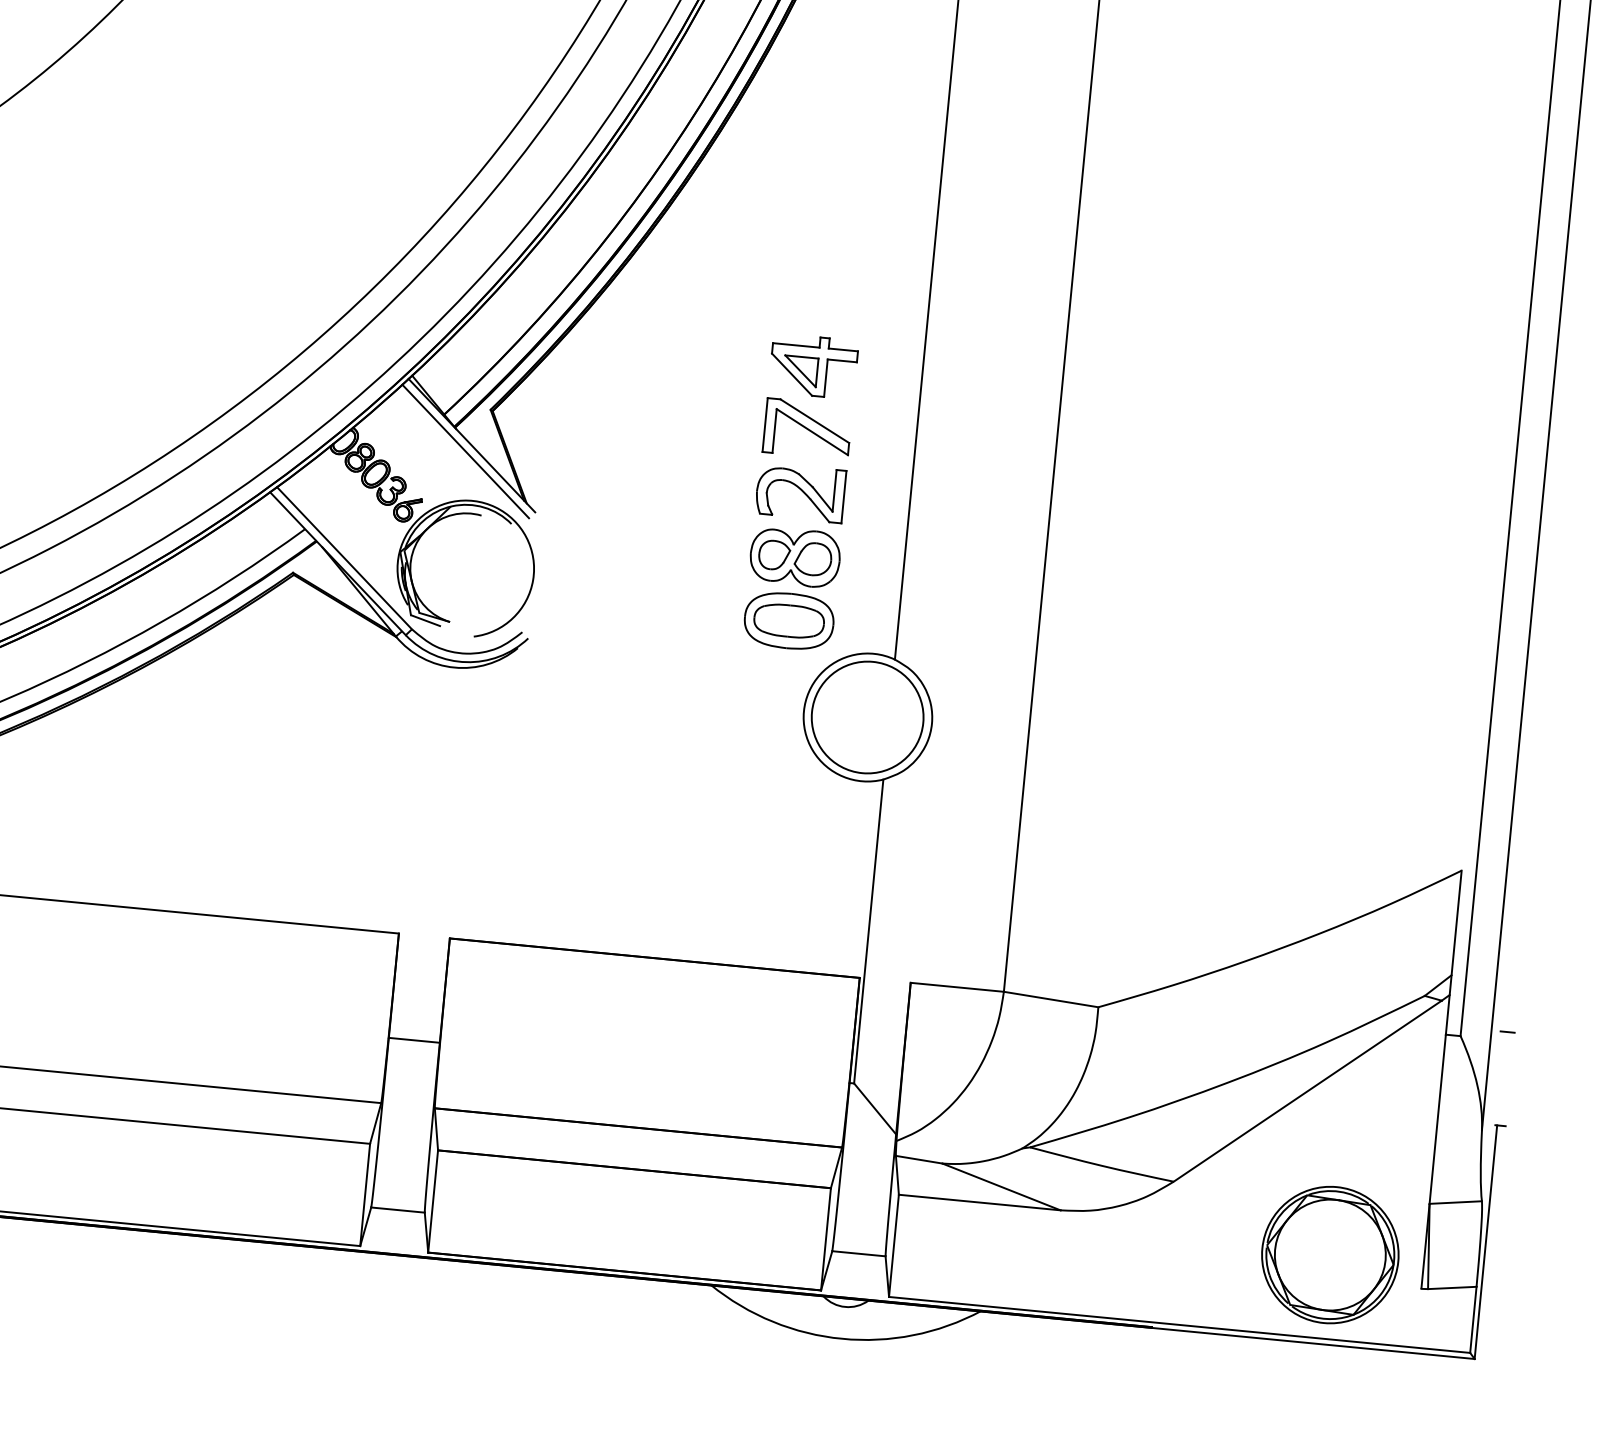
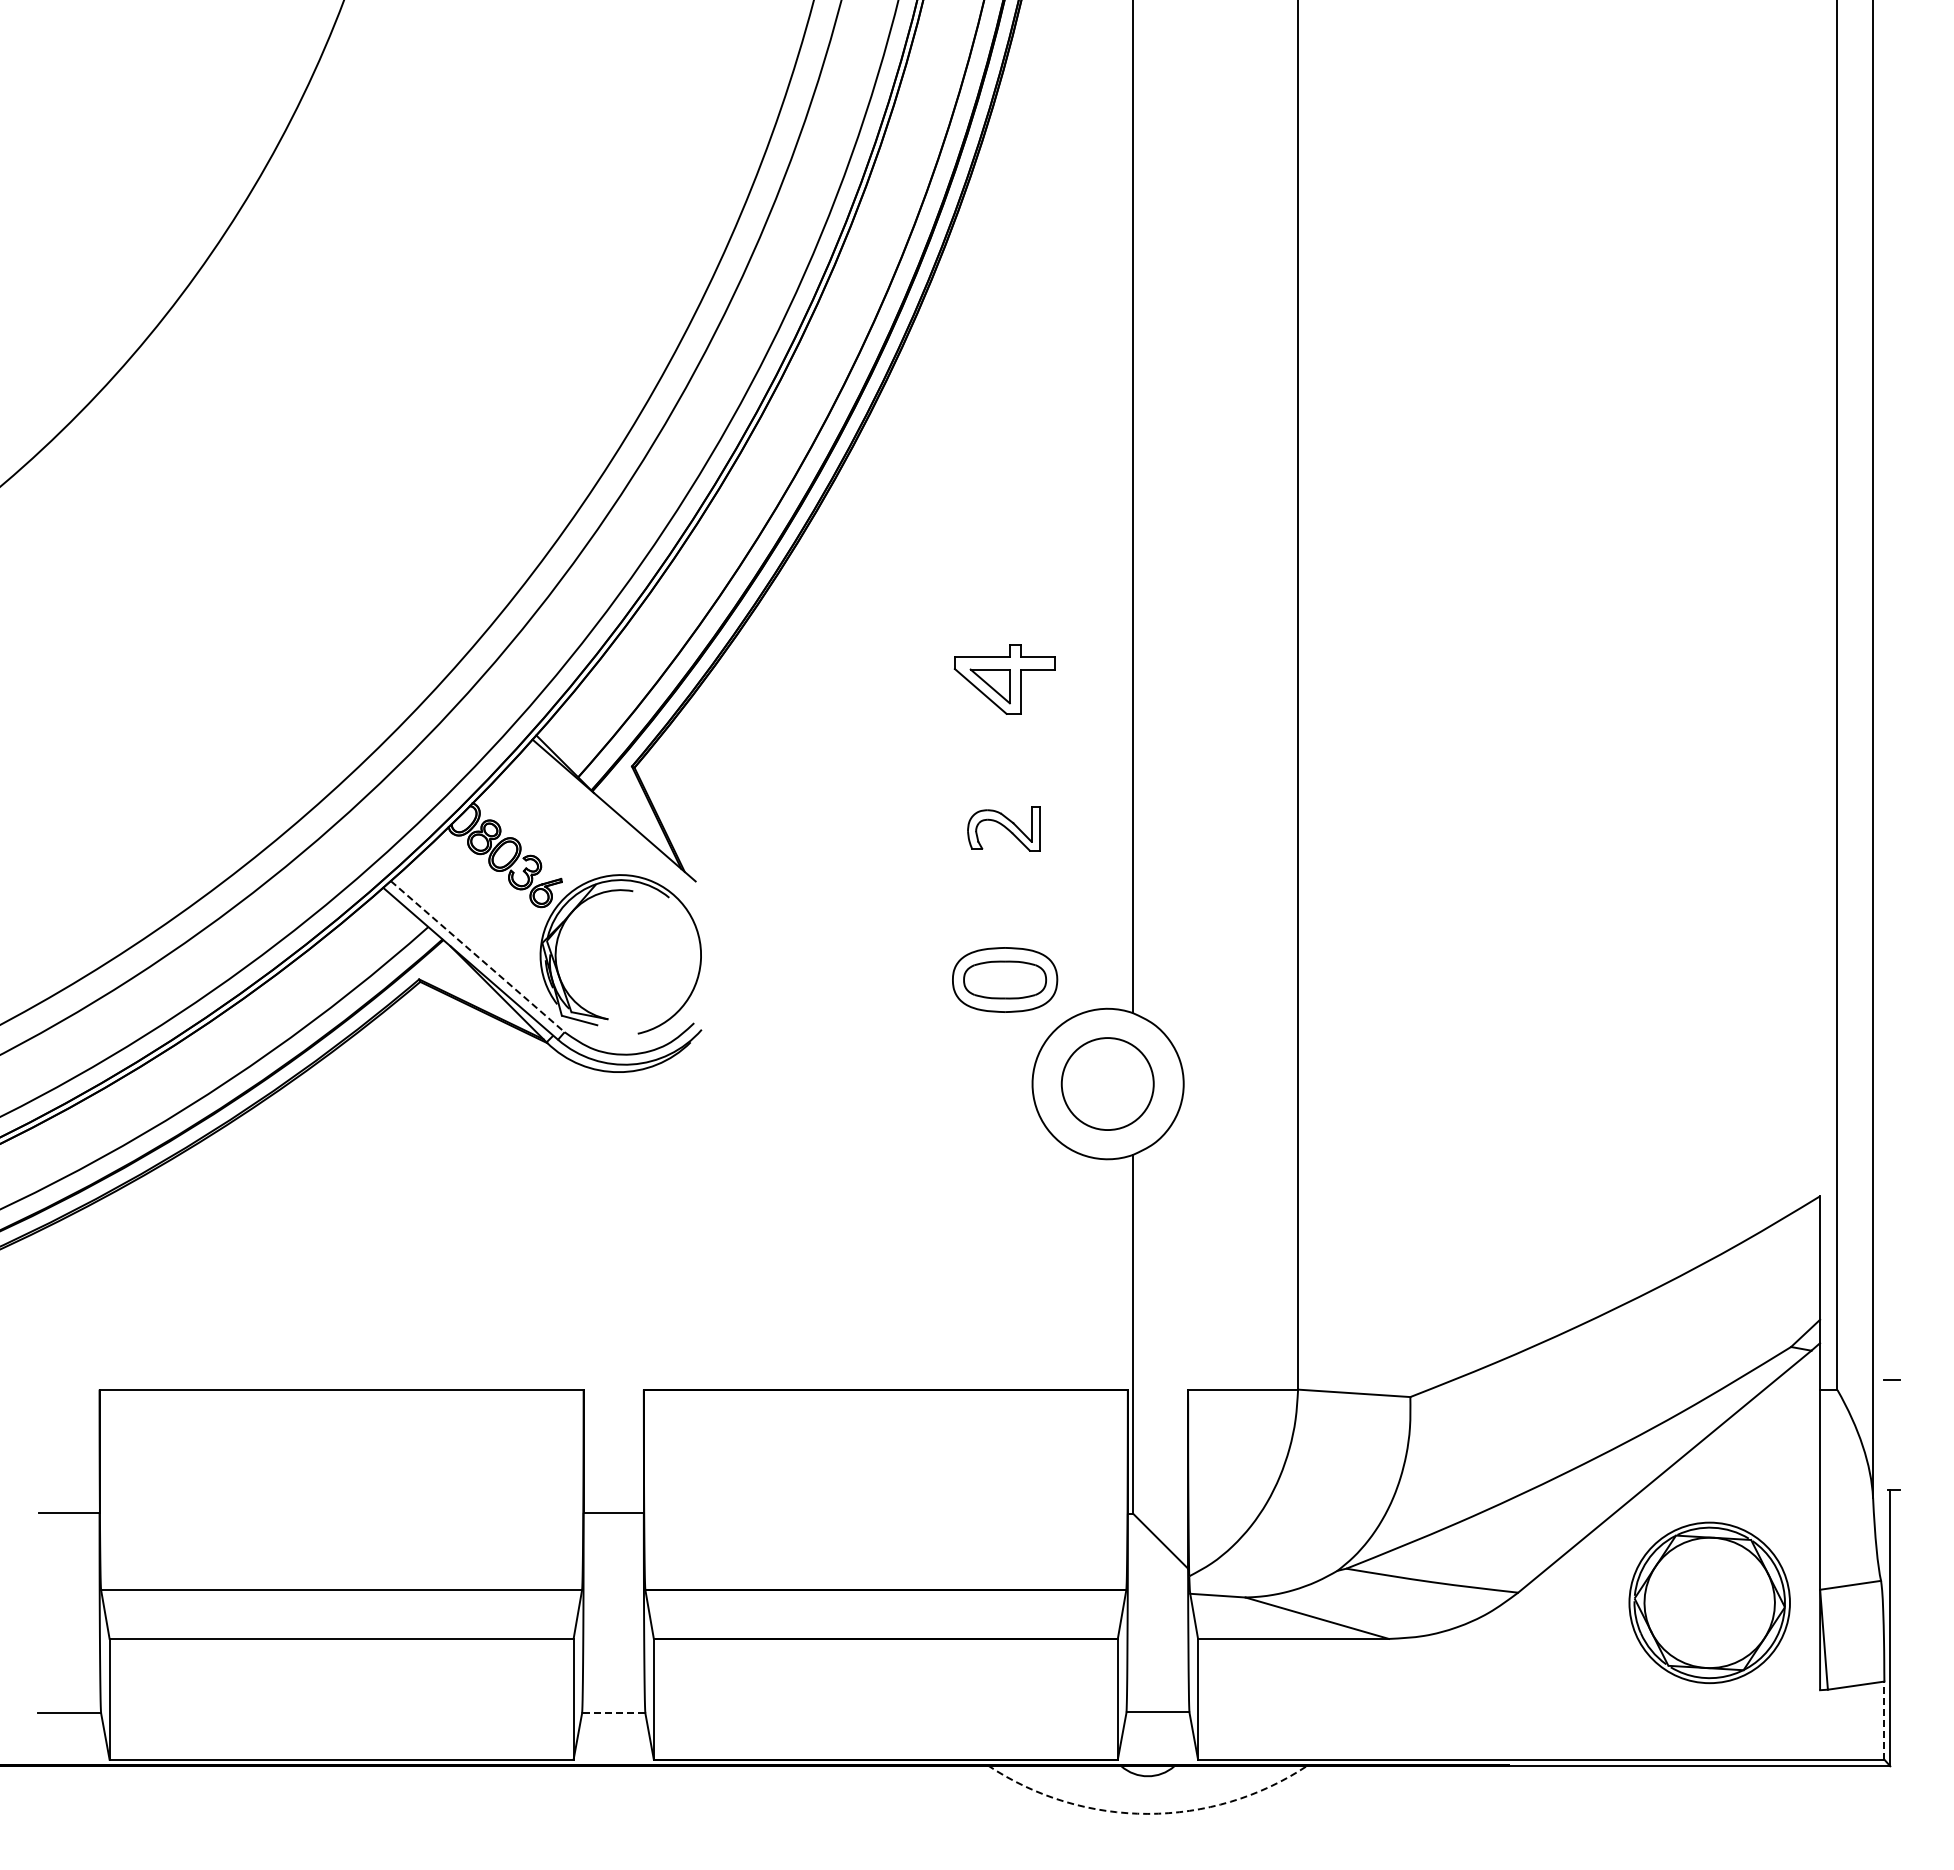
part: (808, 428) -> (1005, 752), removed
line: (465, 451) -> (607, 818), removed
part: (800, 492) -> (1003, 828), size x0.7
part: (794, 557) -> (1004, 904), removed
line: (345, 558) -> (478, 956), solid -> dashed
circle: (867, 717) -> (1107, 1083), size x0.7
line: (397, 1210) -> (613, 1713), solid -> dashed
part: (1330, 1254) -> (1709, 1602), moved
line: (1473, 1319) -> (1884, 1720), solid -> dashed
arc: (841, 1338) -> (1147, 1813), solid -> dashed

